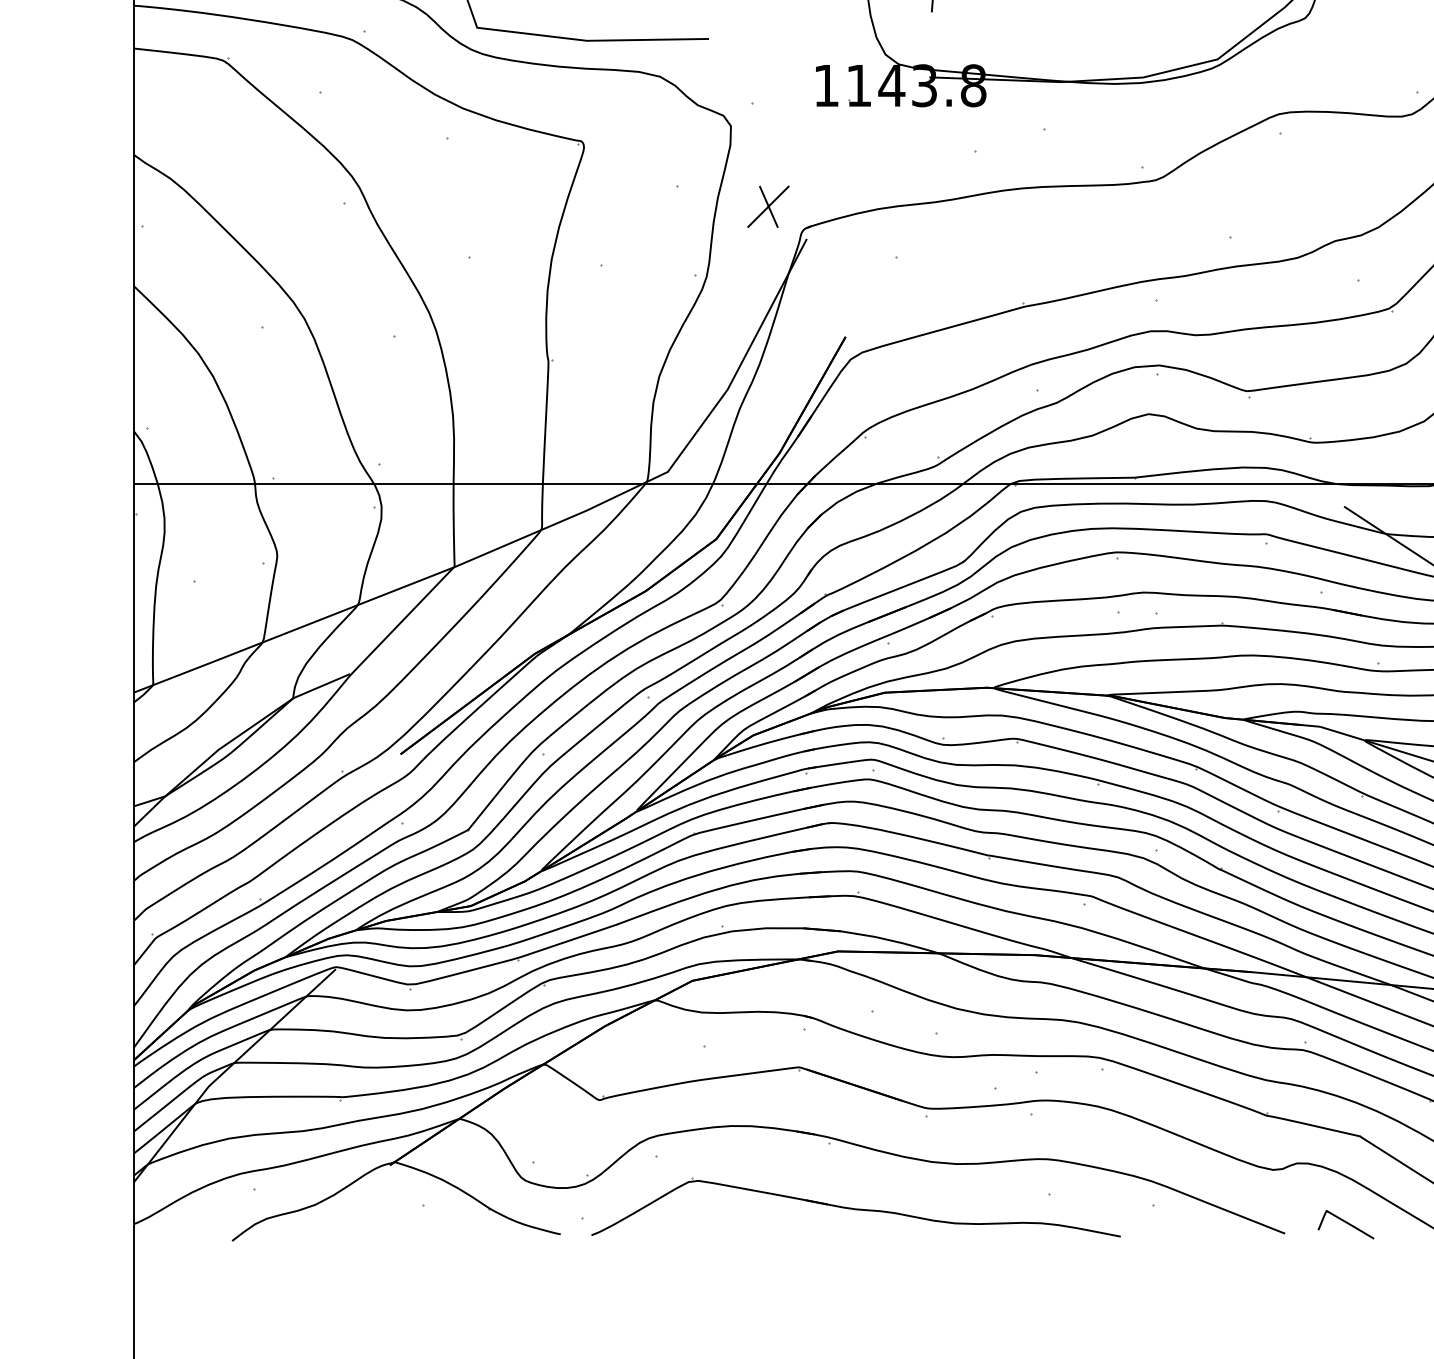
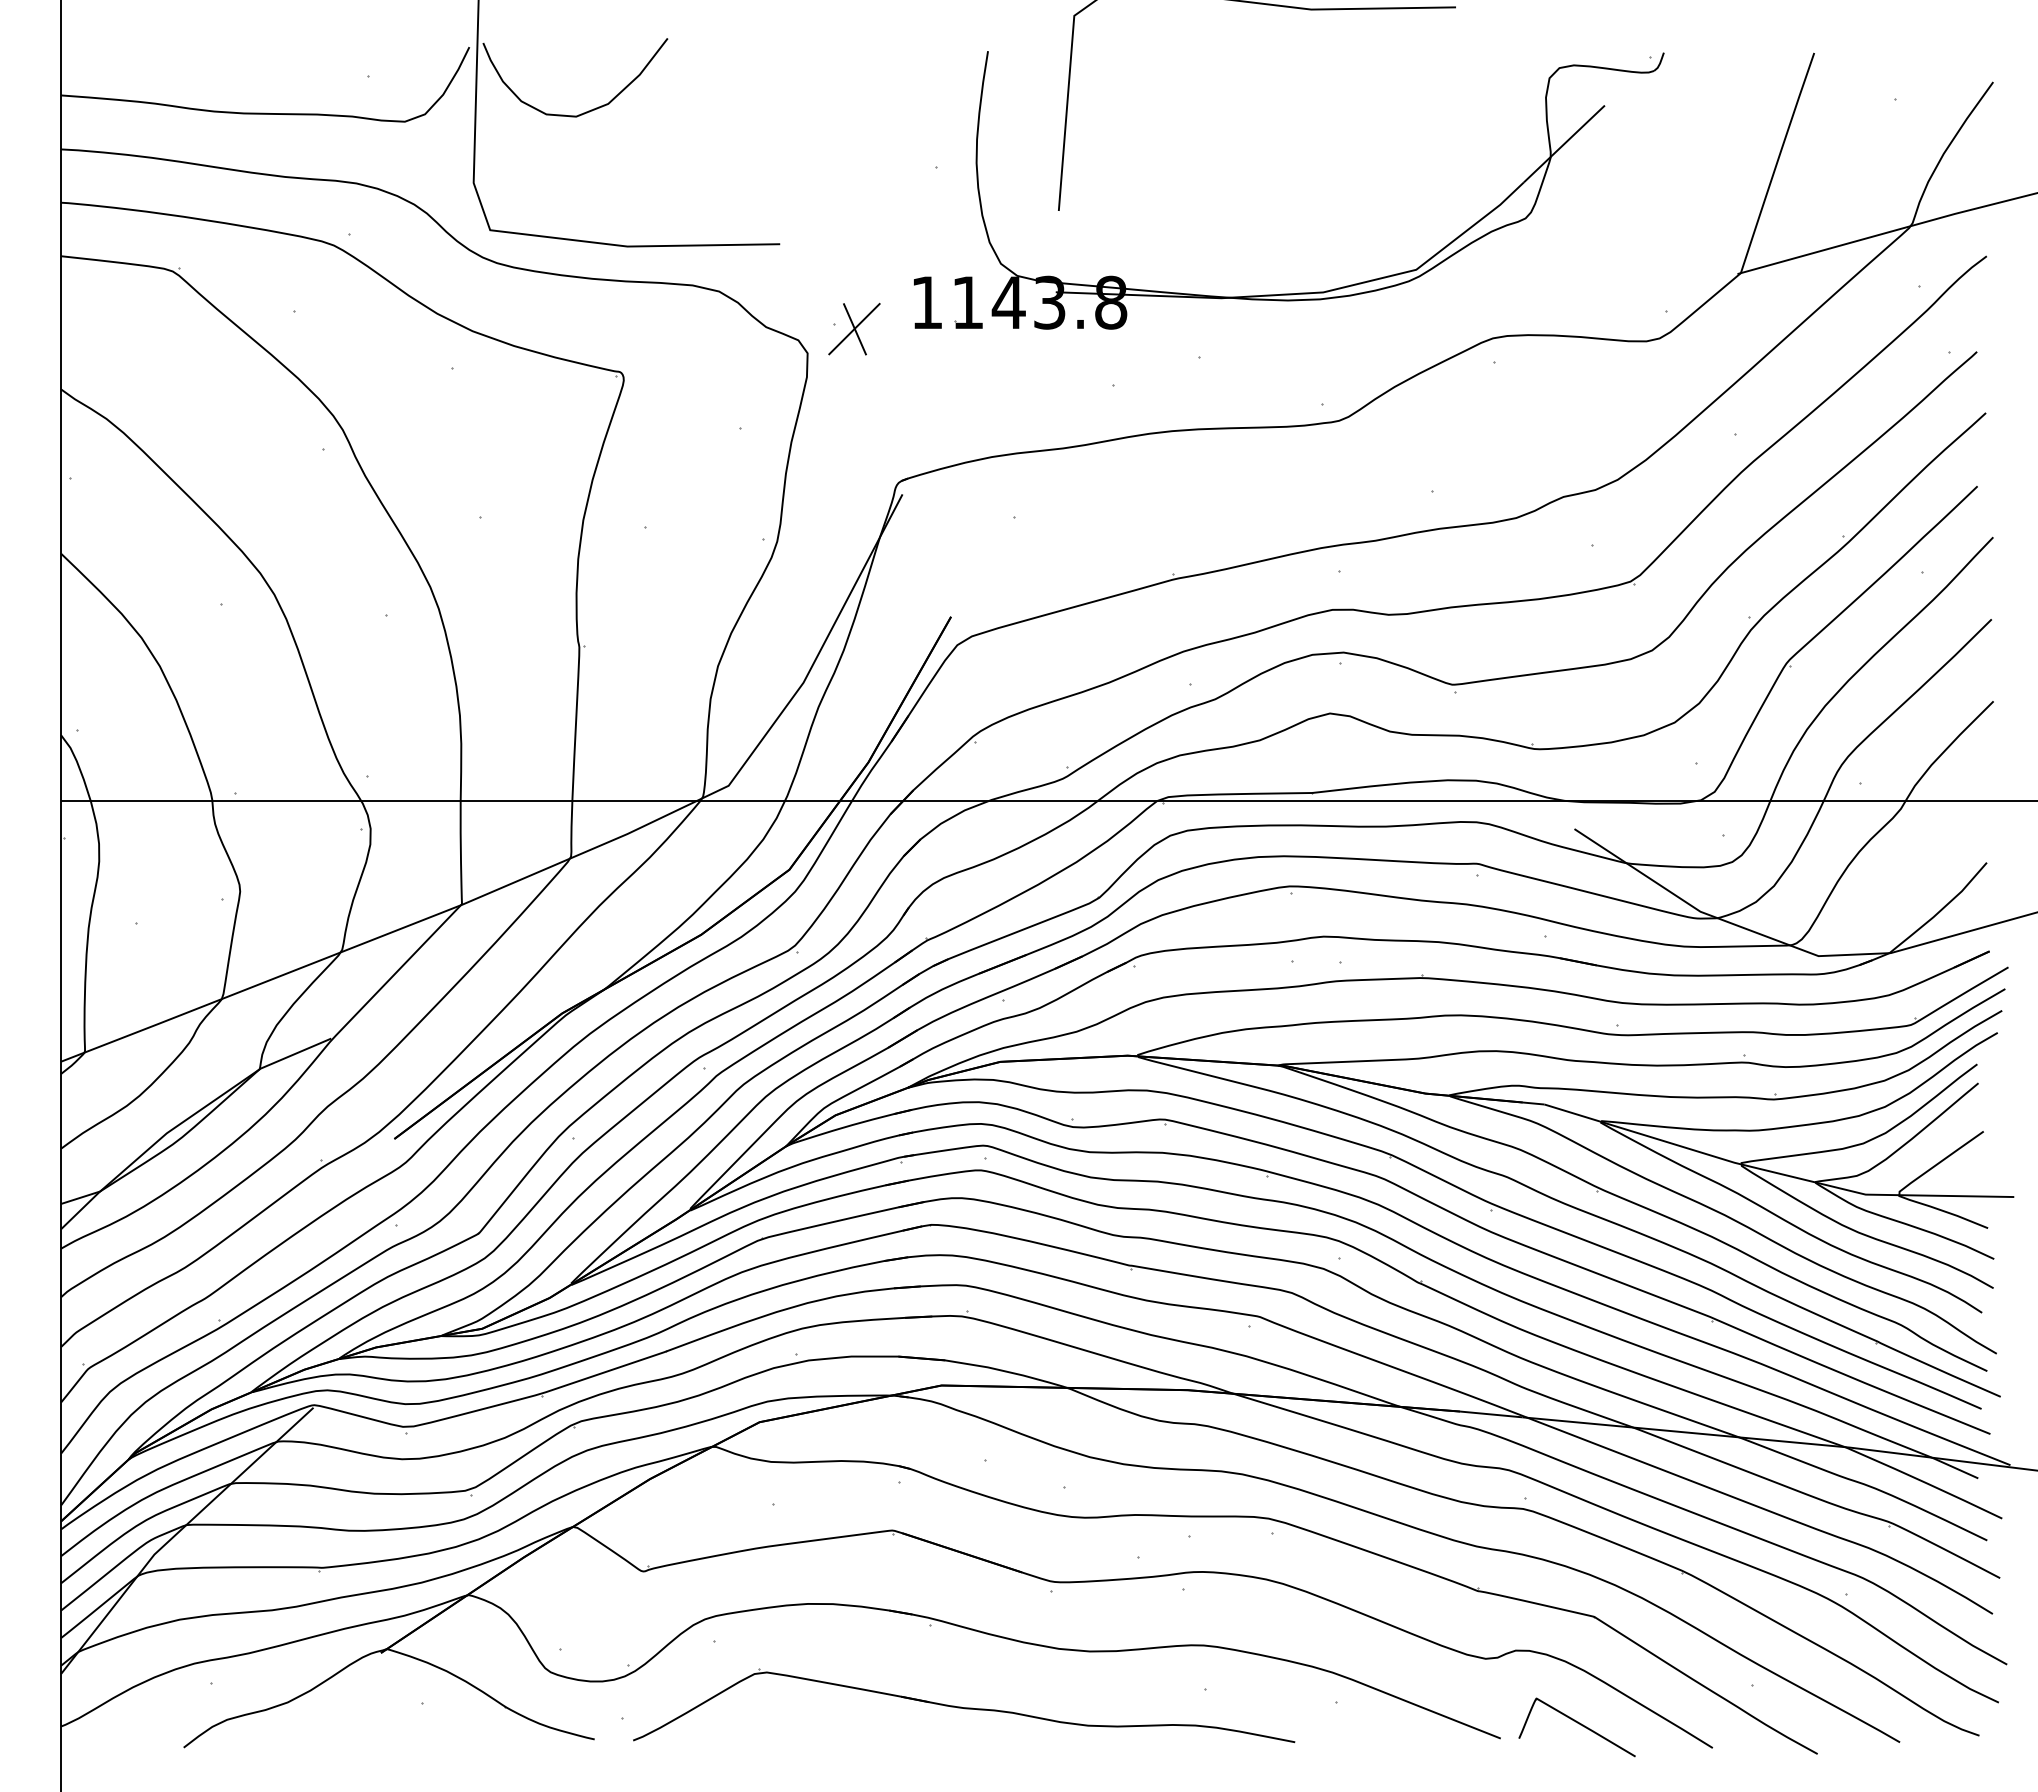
part: (768, 206) -> (854, 328), moved
part: (1345, 1224) -> (1576, 1727), size x1.67

